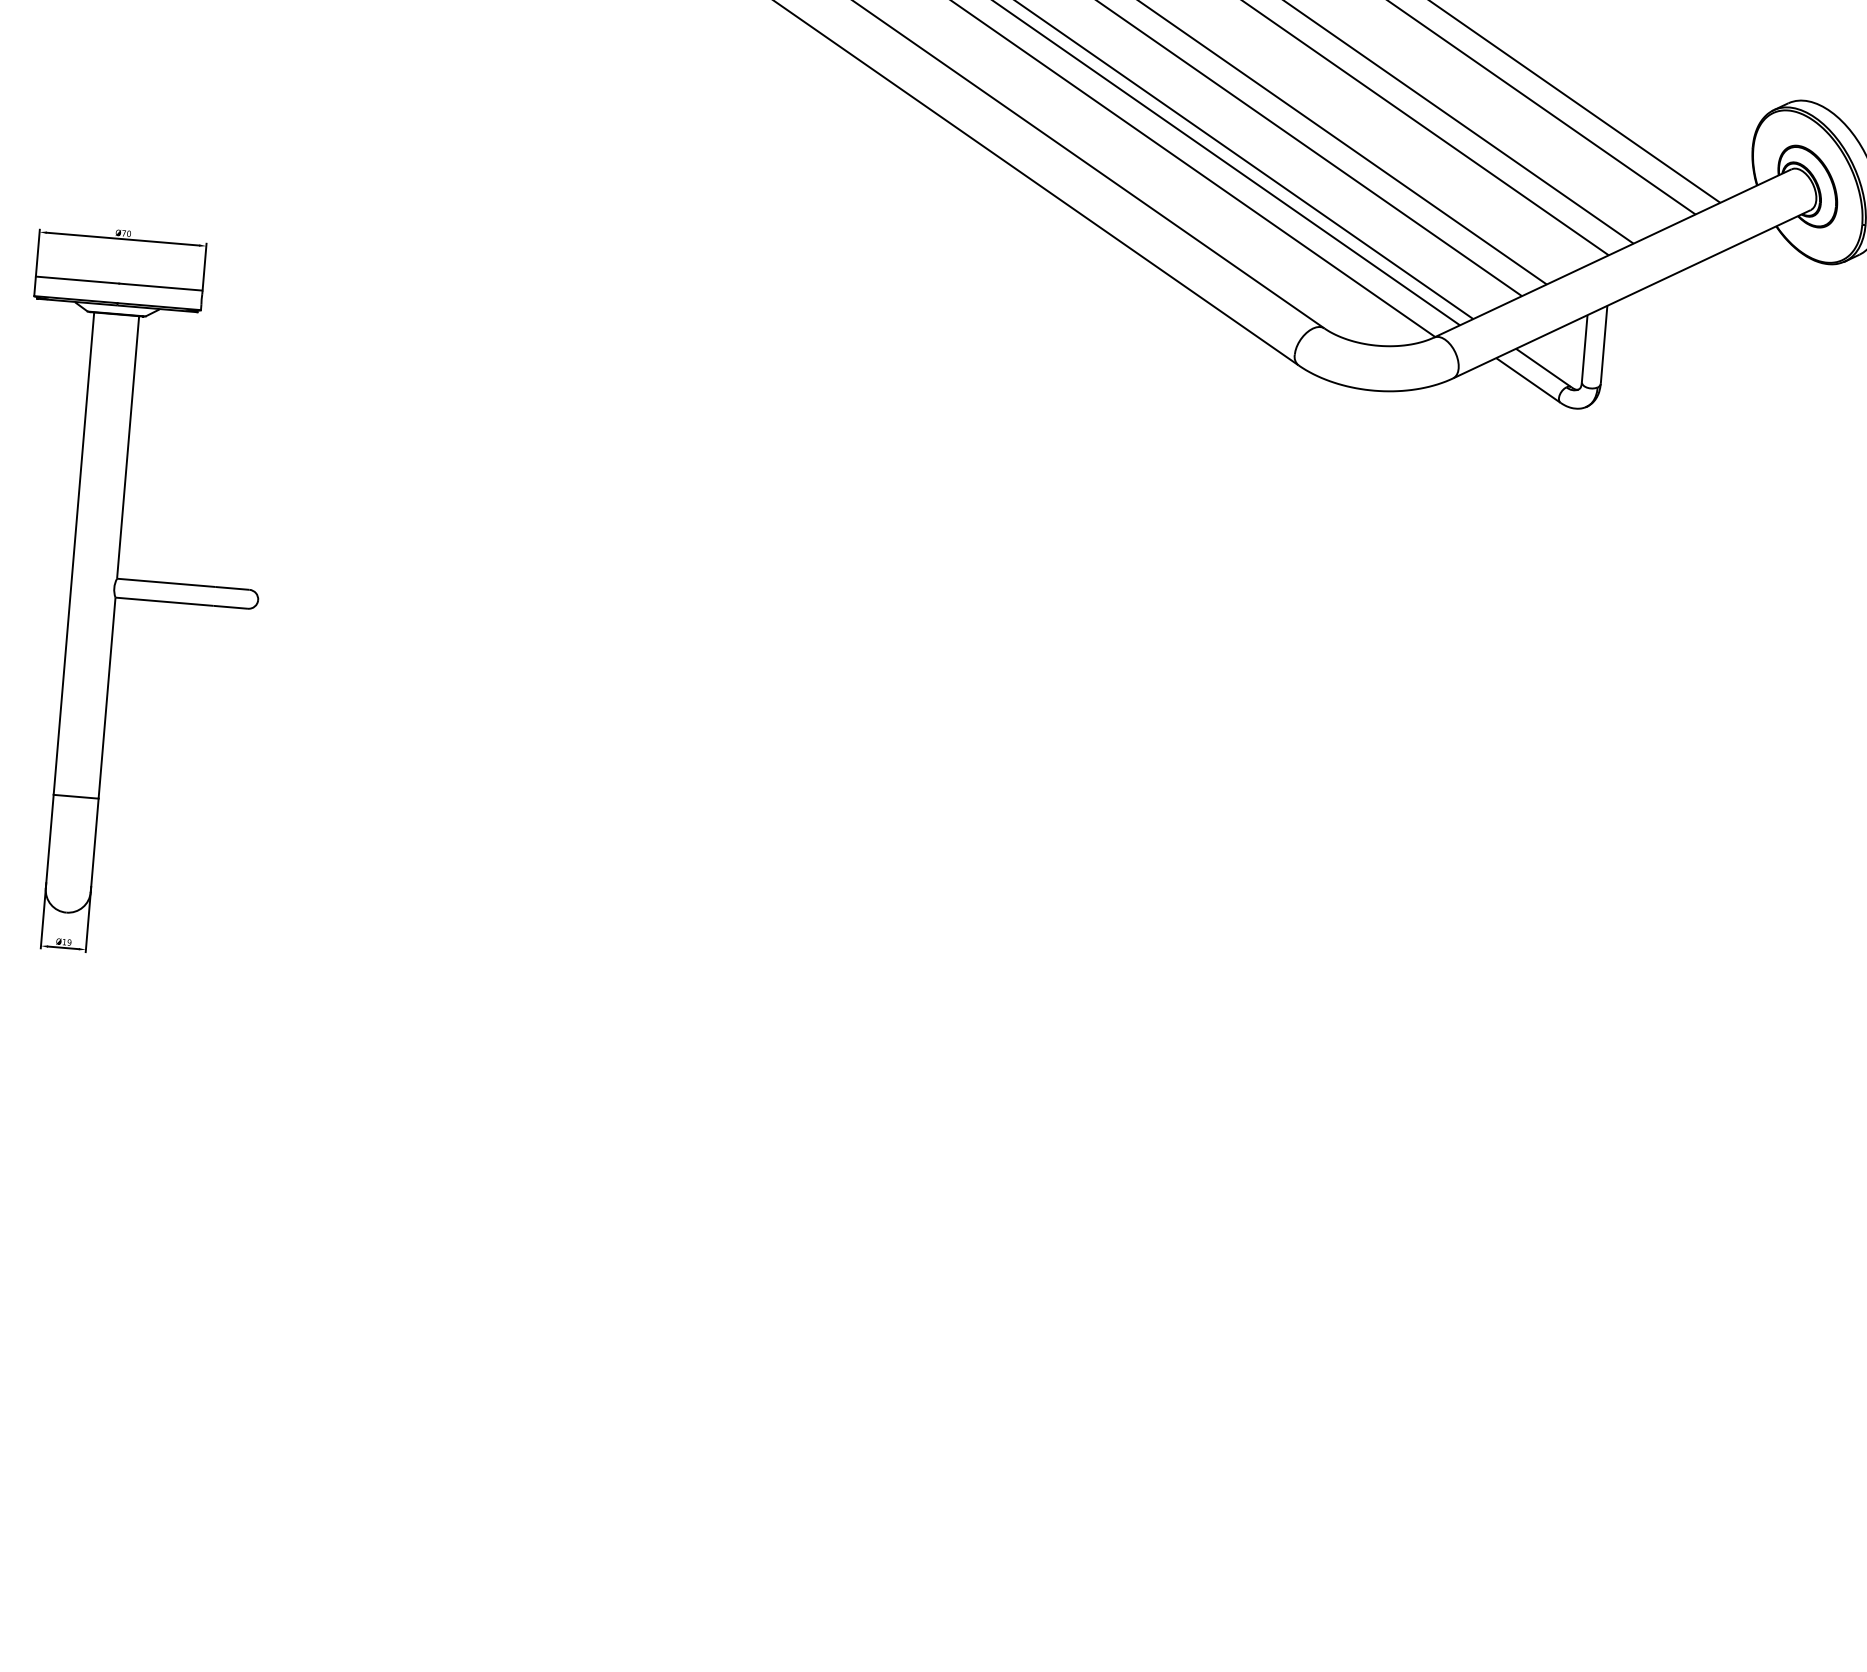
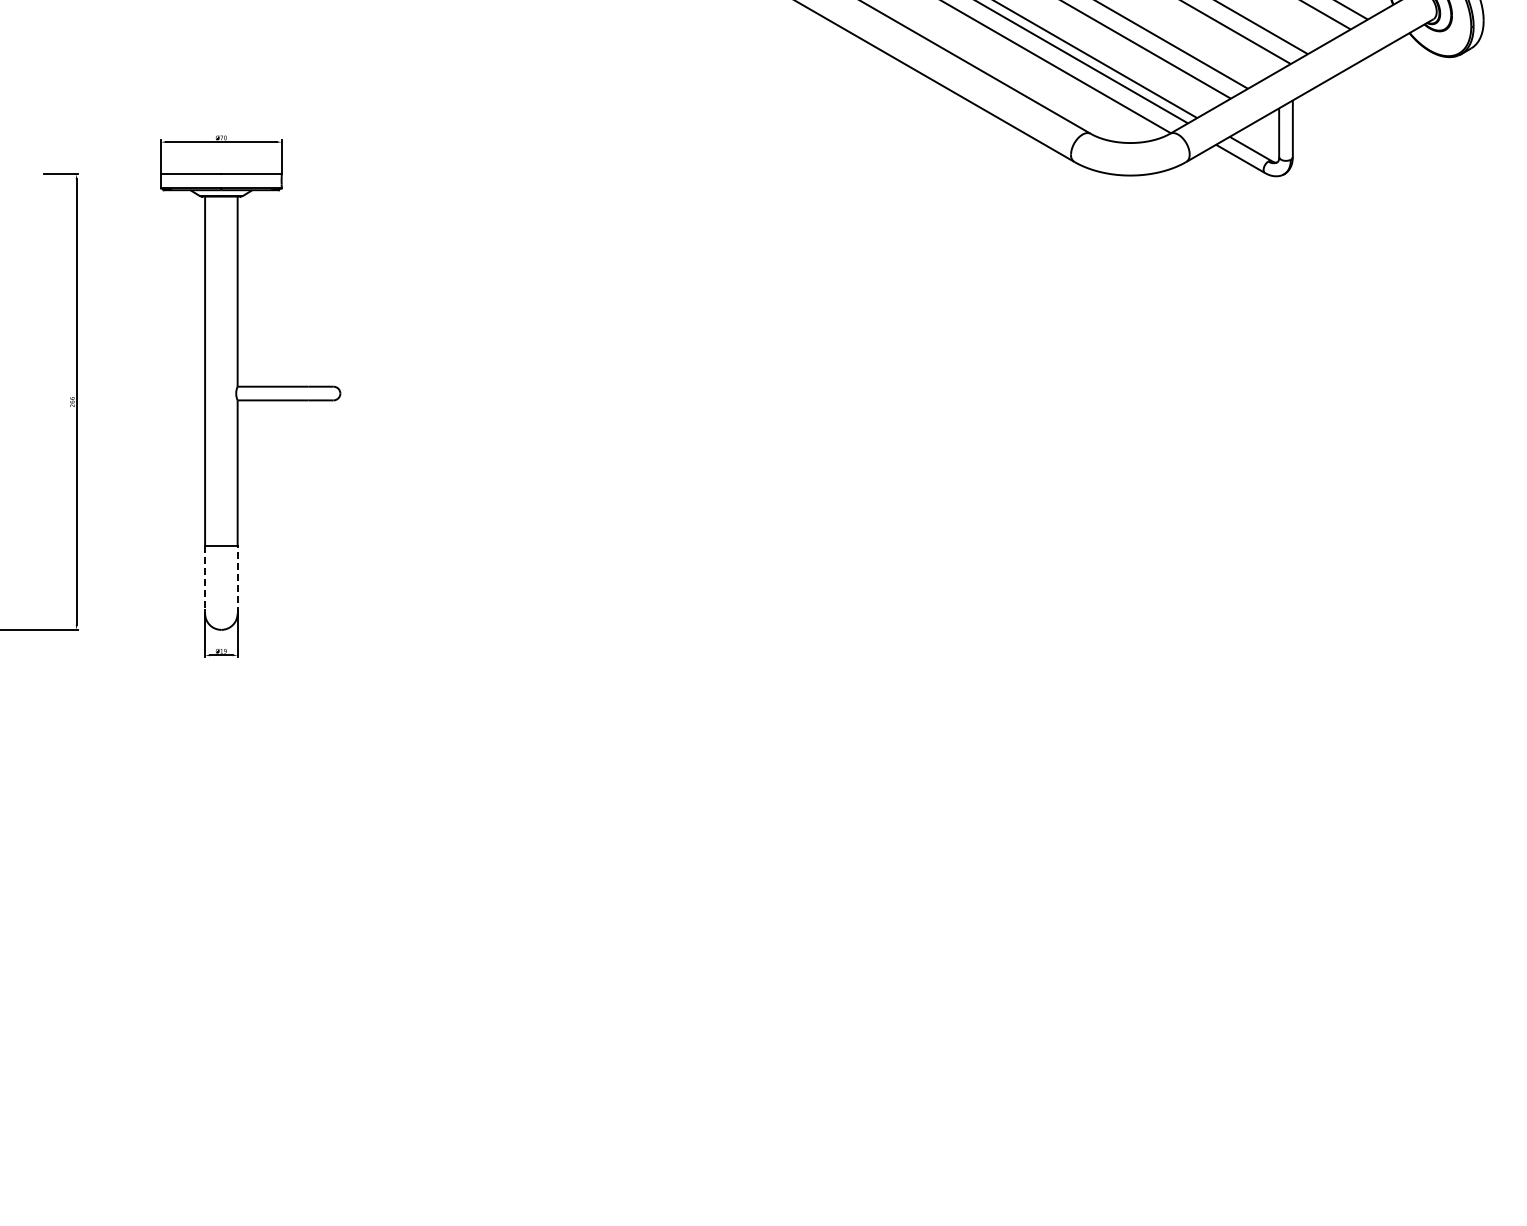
line: (50, 841) -> (205, 579), solid -> dashed
line: (94, 844) -> (237, 579), solid -> dashed

